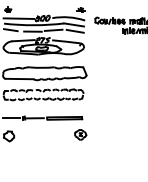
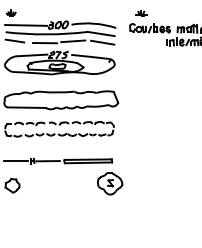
part: (80, 9) -> (141, 13), moved
part: (80, 134) -> (109, 183), size x1.6

